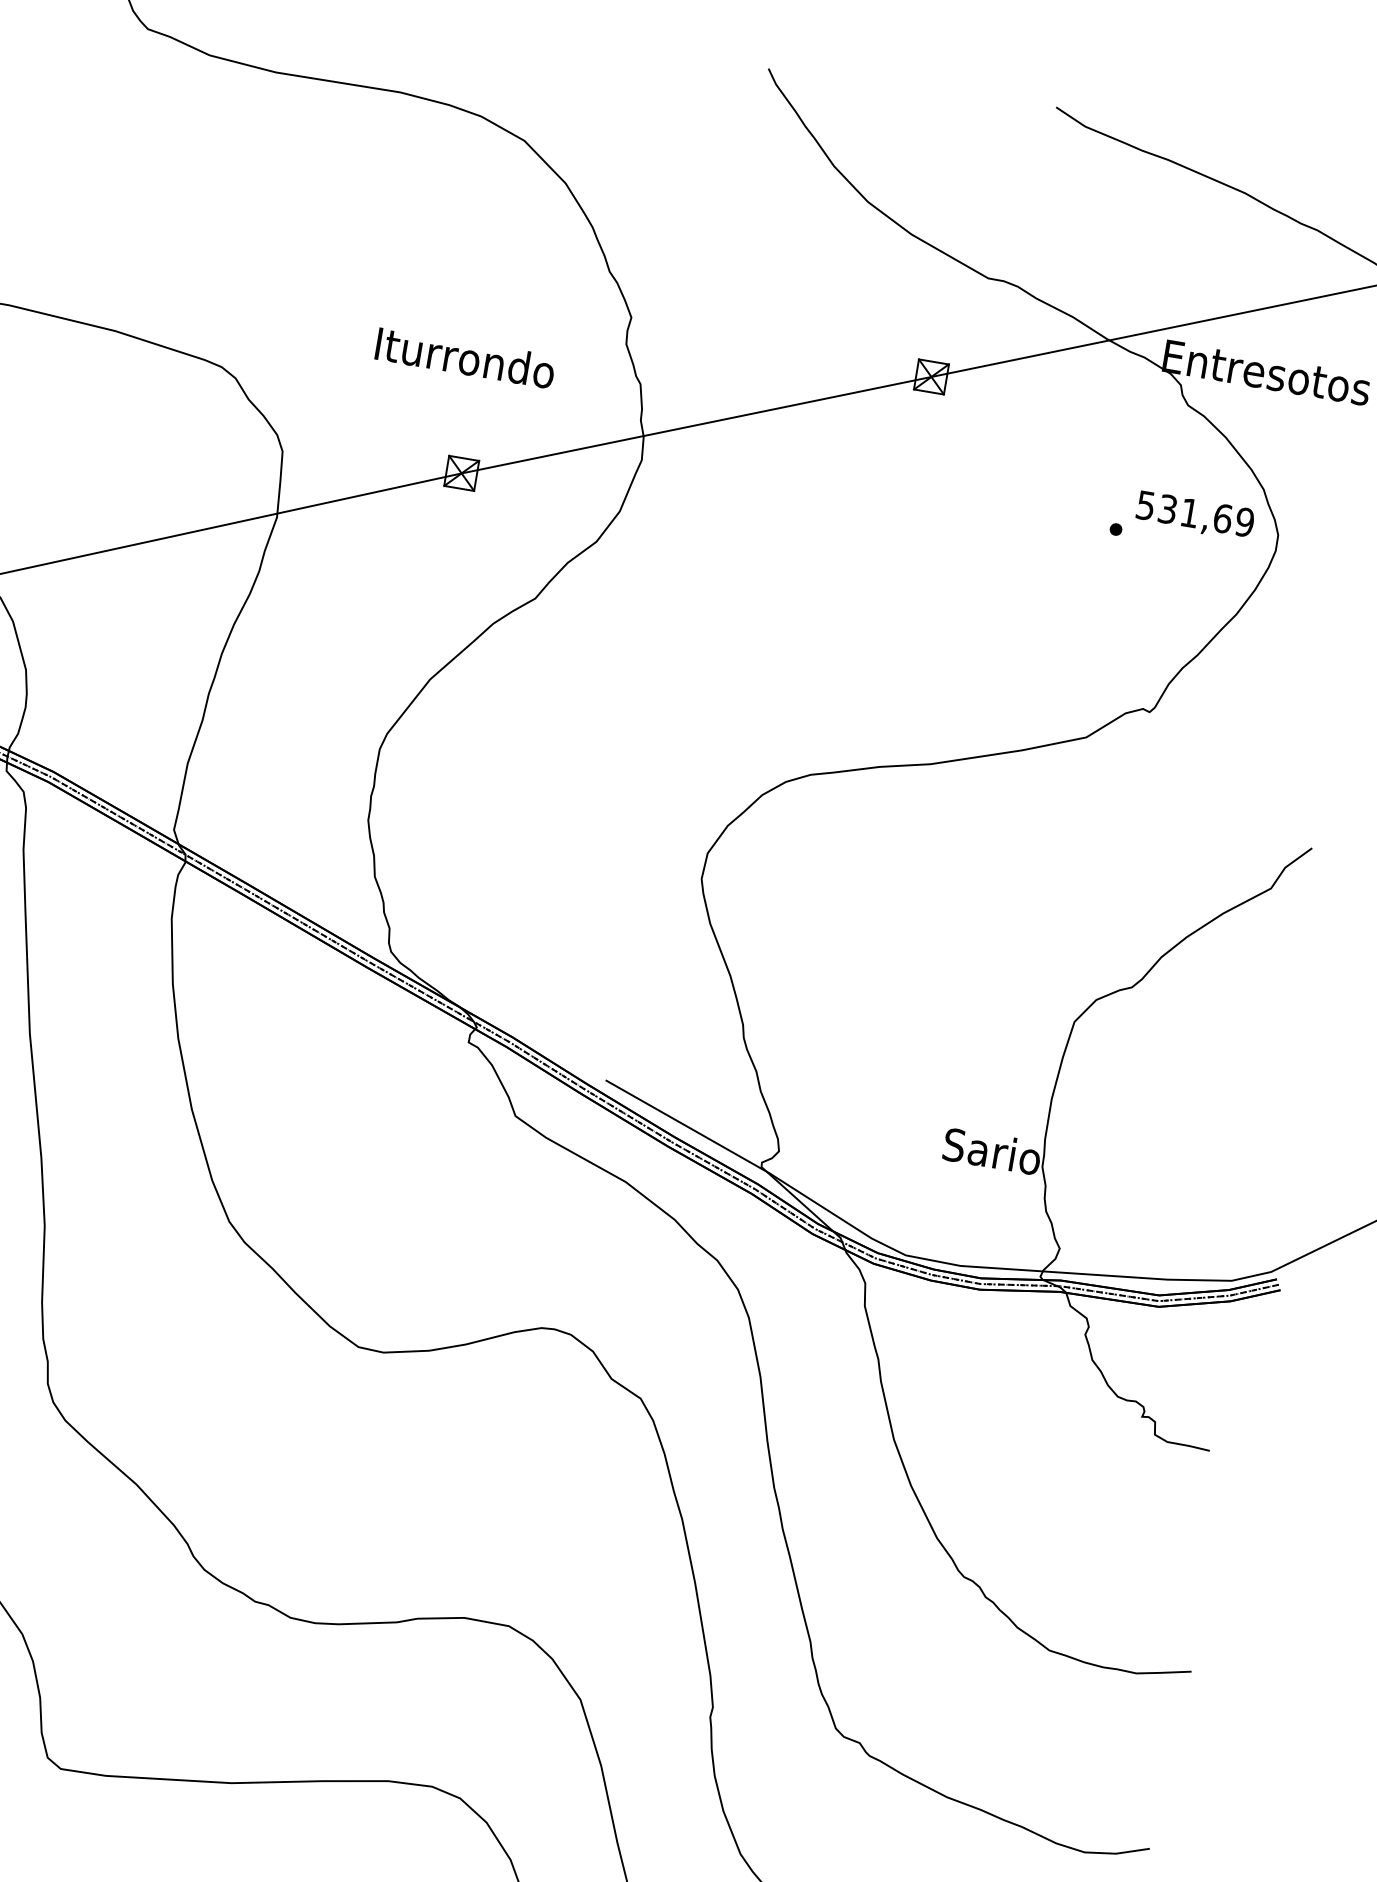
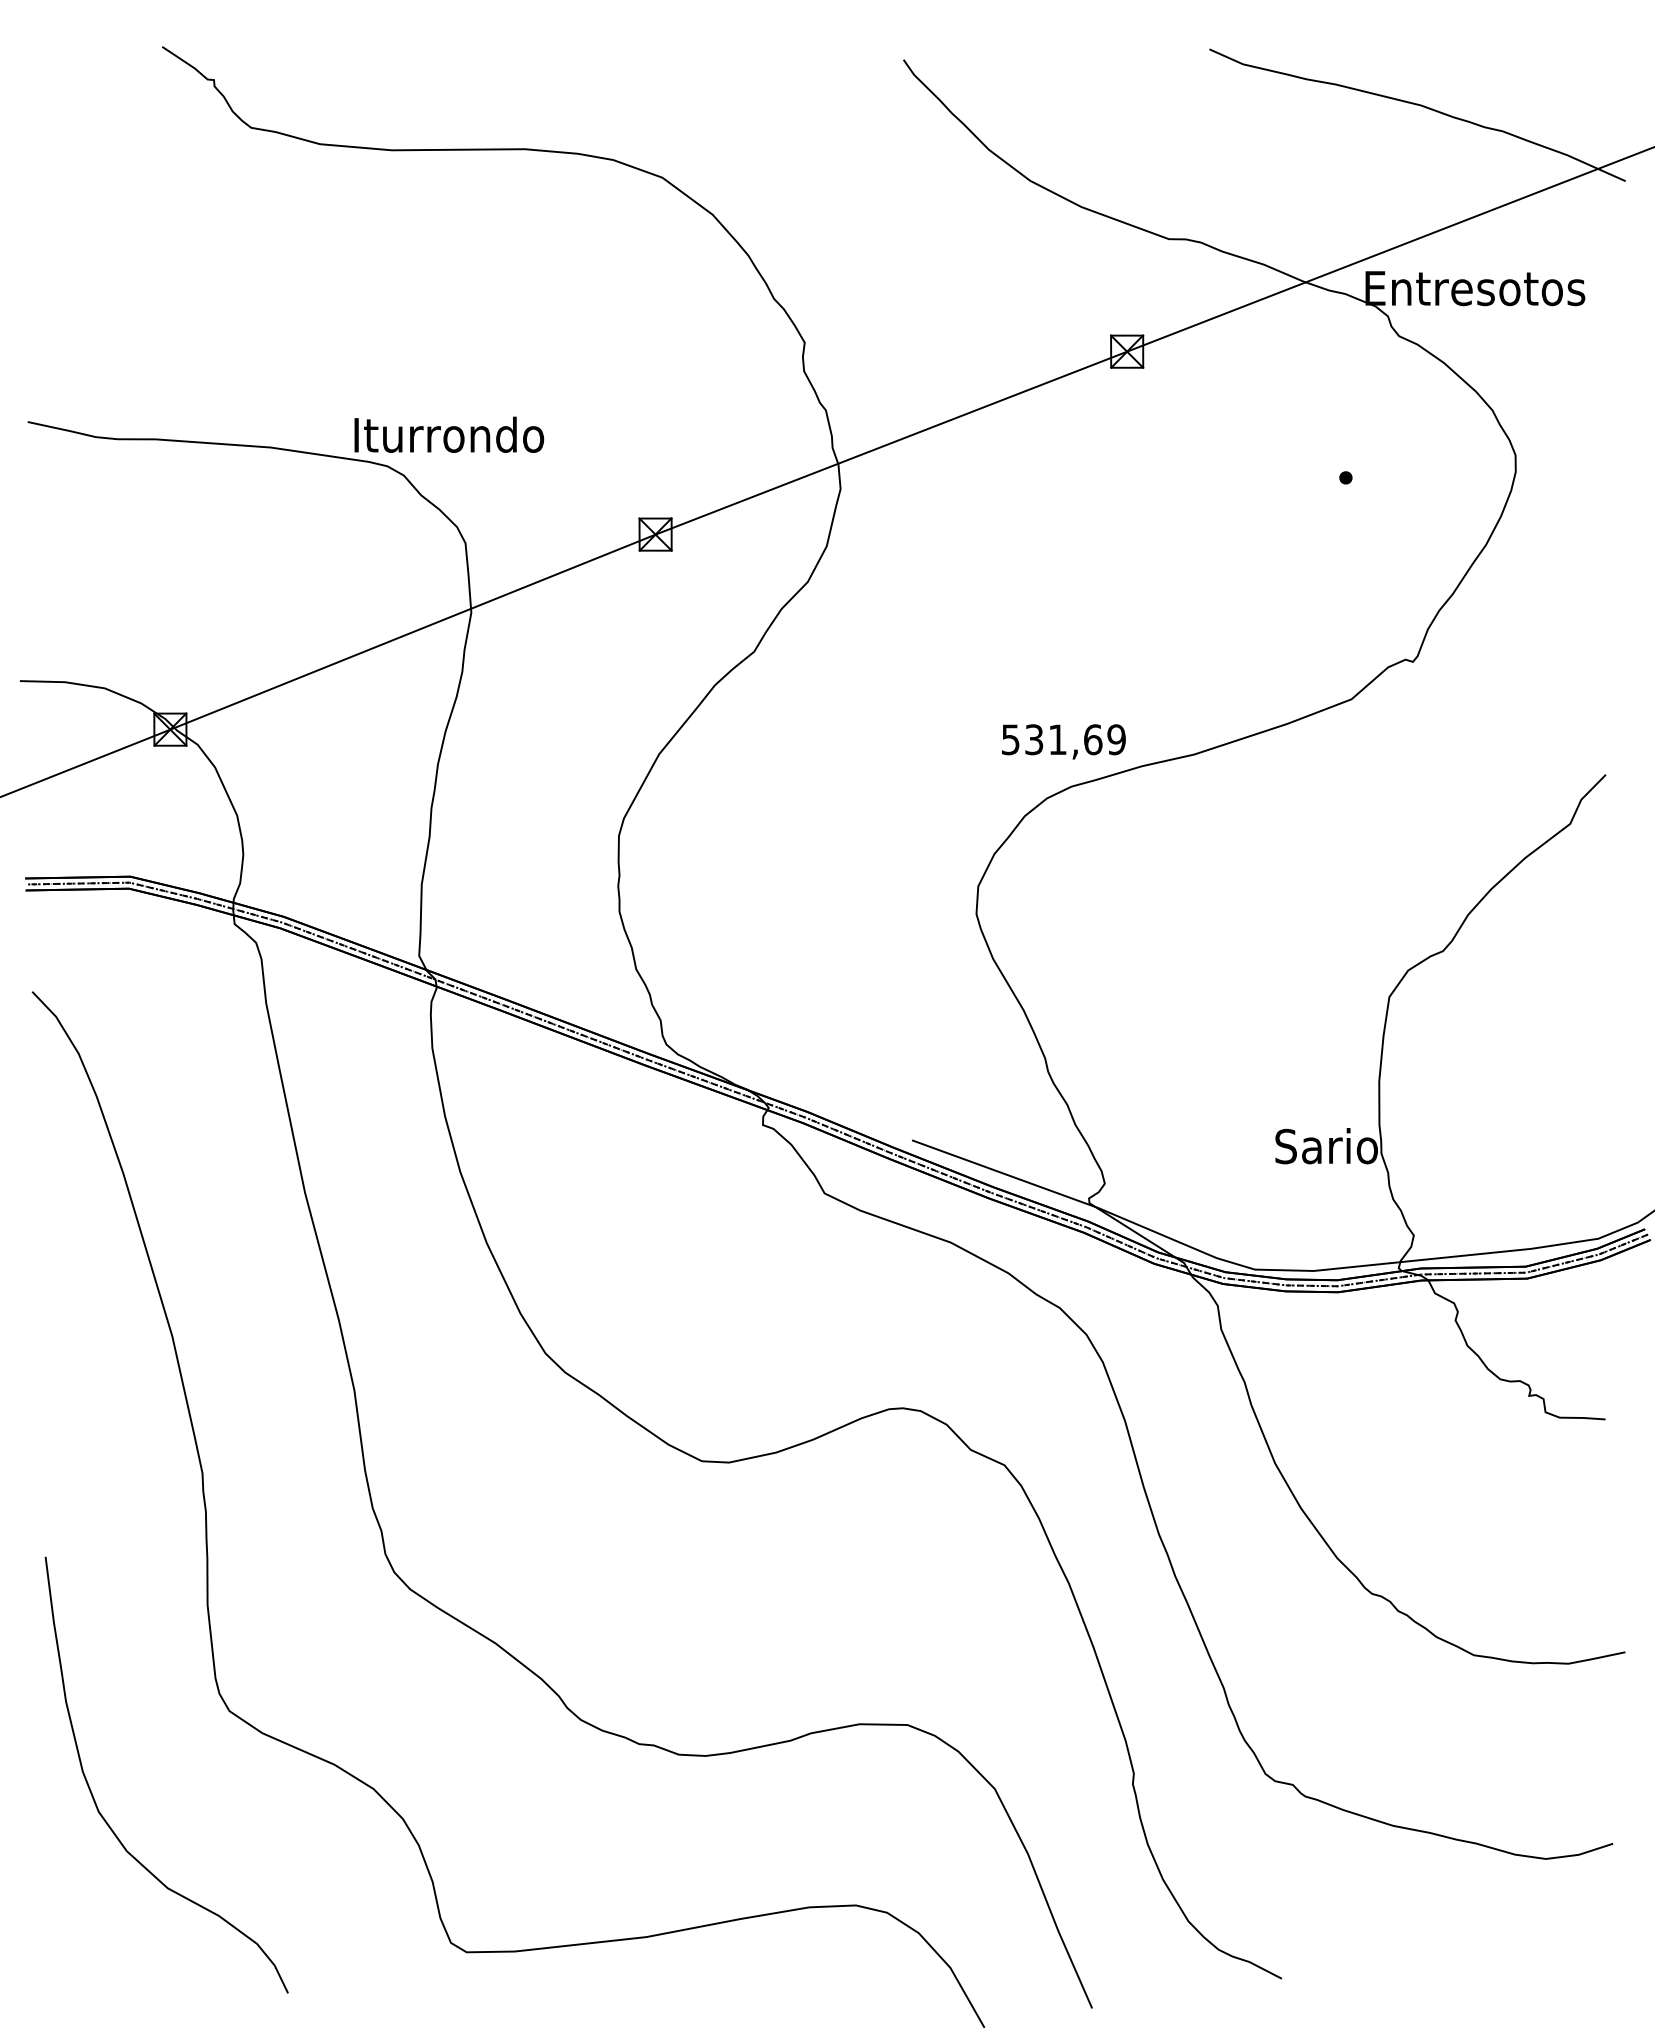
text: (465, 357) -> (449, 434), moved
text: (1194, 515) -> (1063, 741), moved

